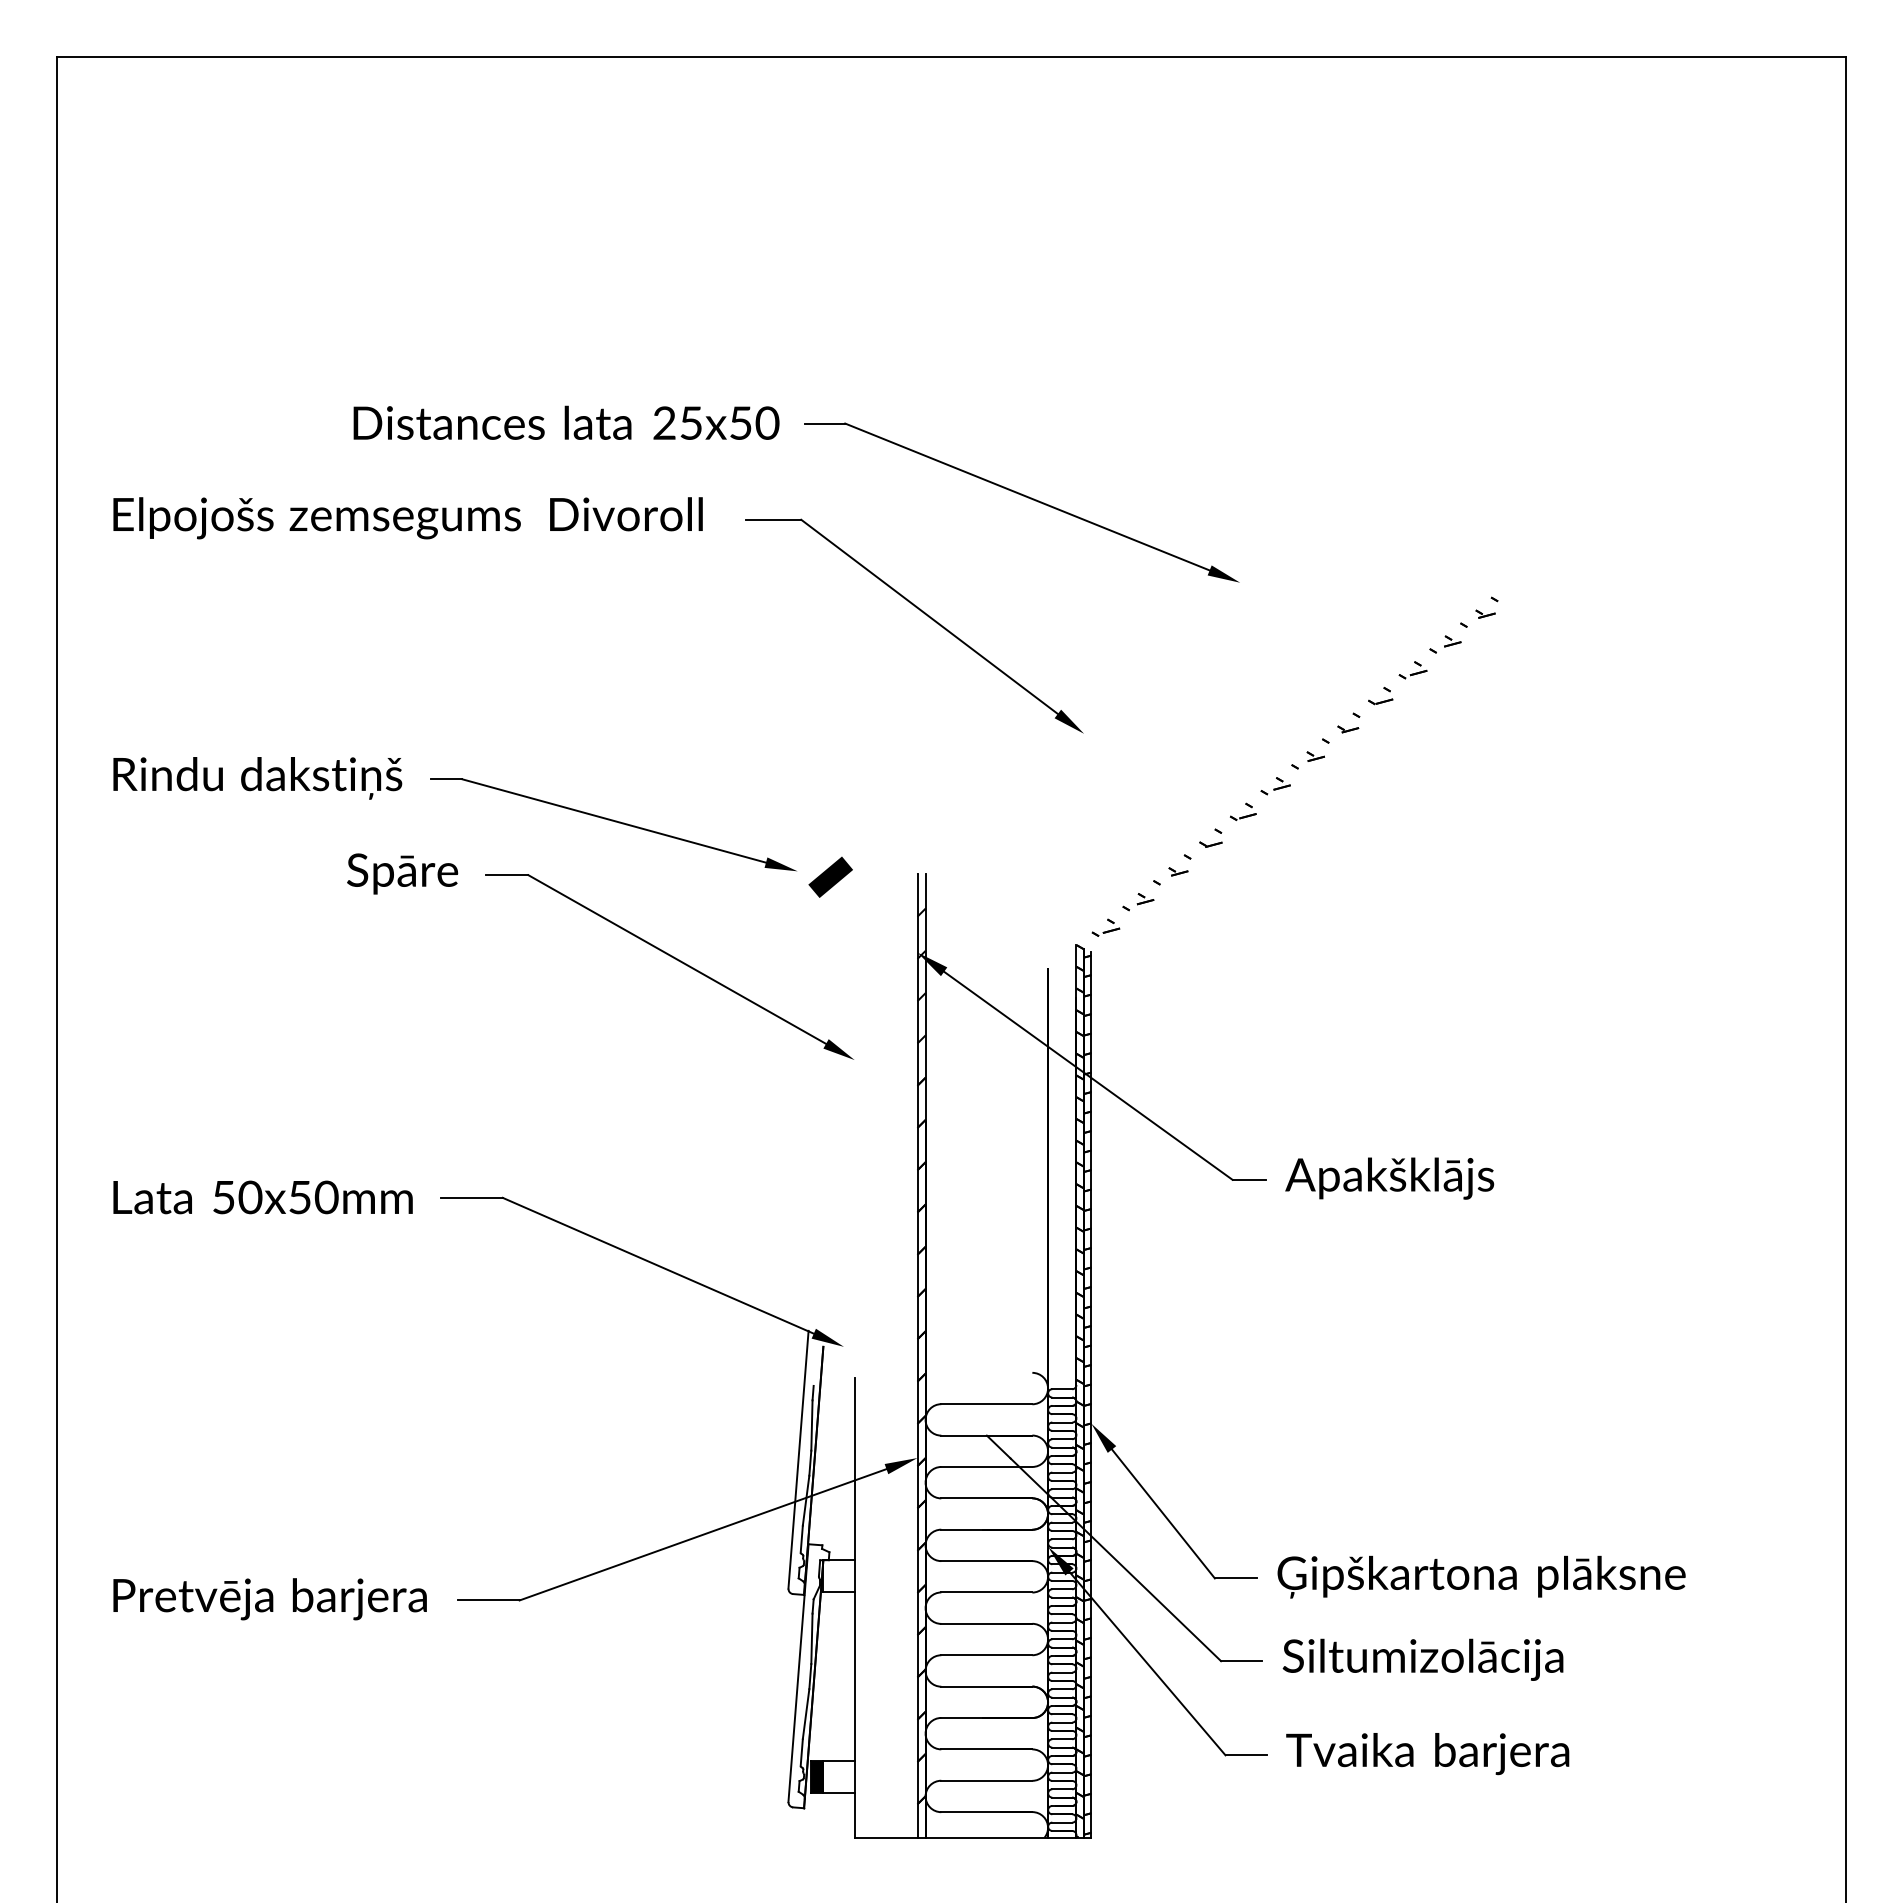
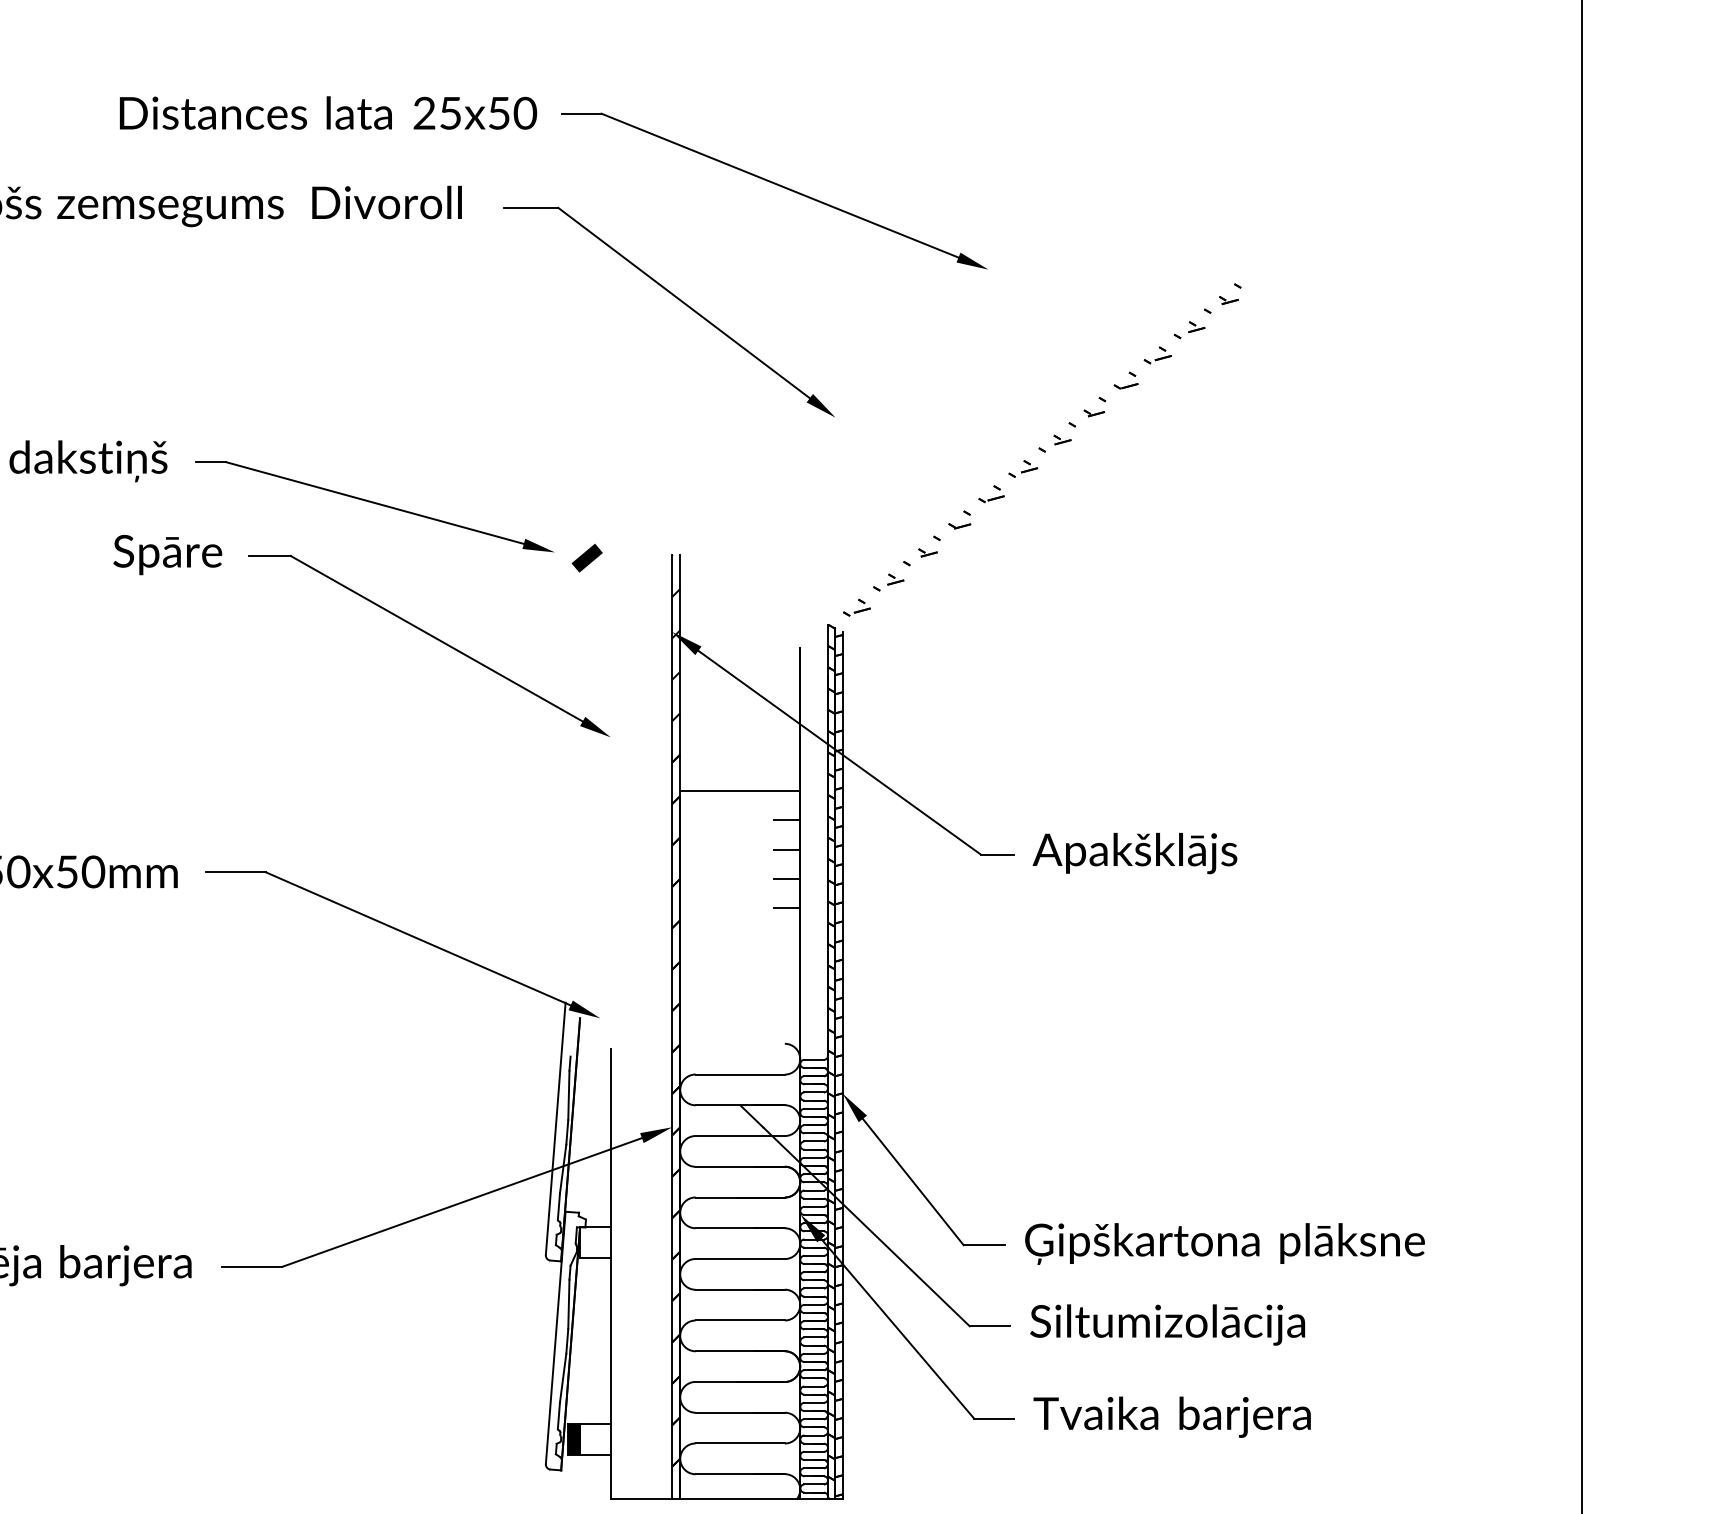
part: (830, 876) -> (587, 557), size x0.71
hatch: (986, 1114) -> (739, 790), added
hatch: (1033, 1189) -> (785, 864), added

